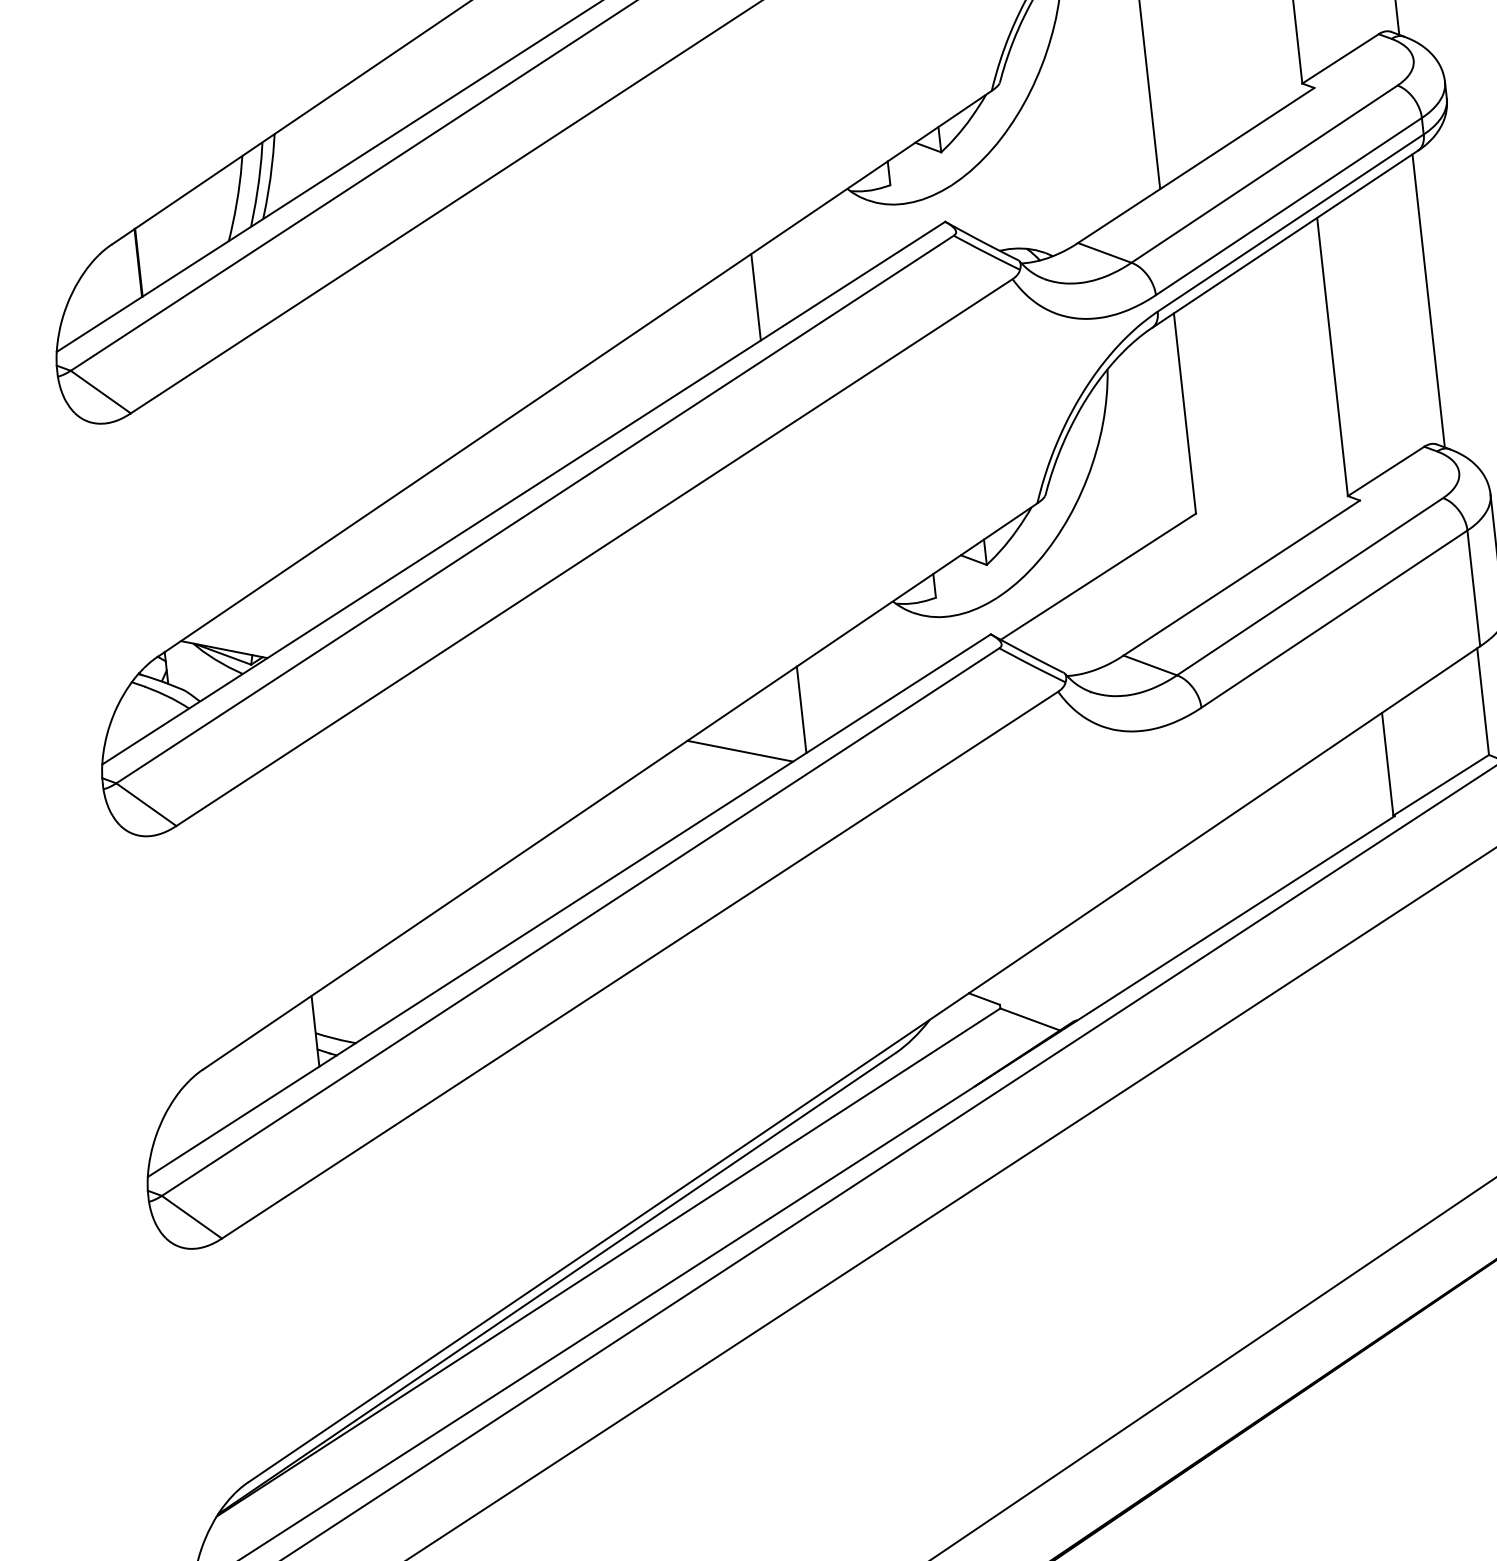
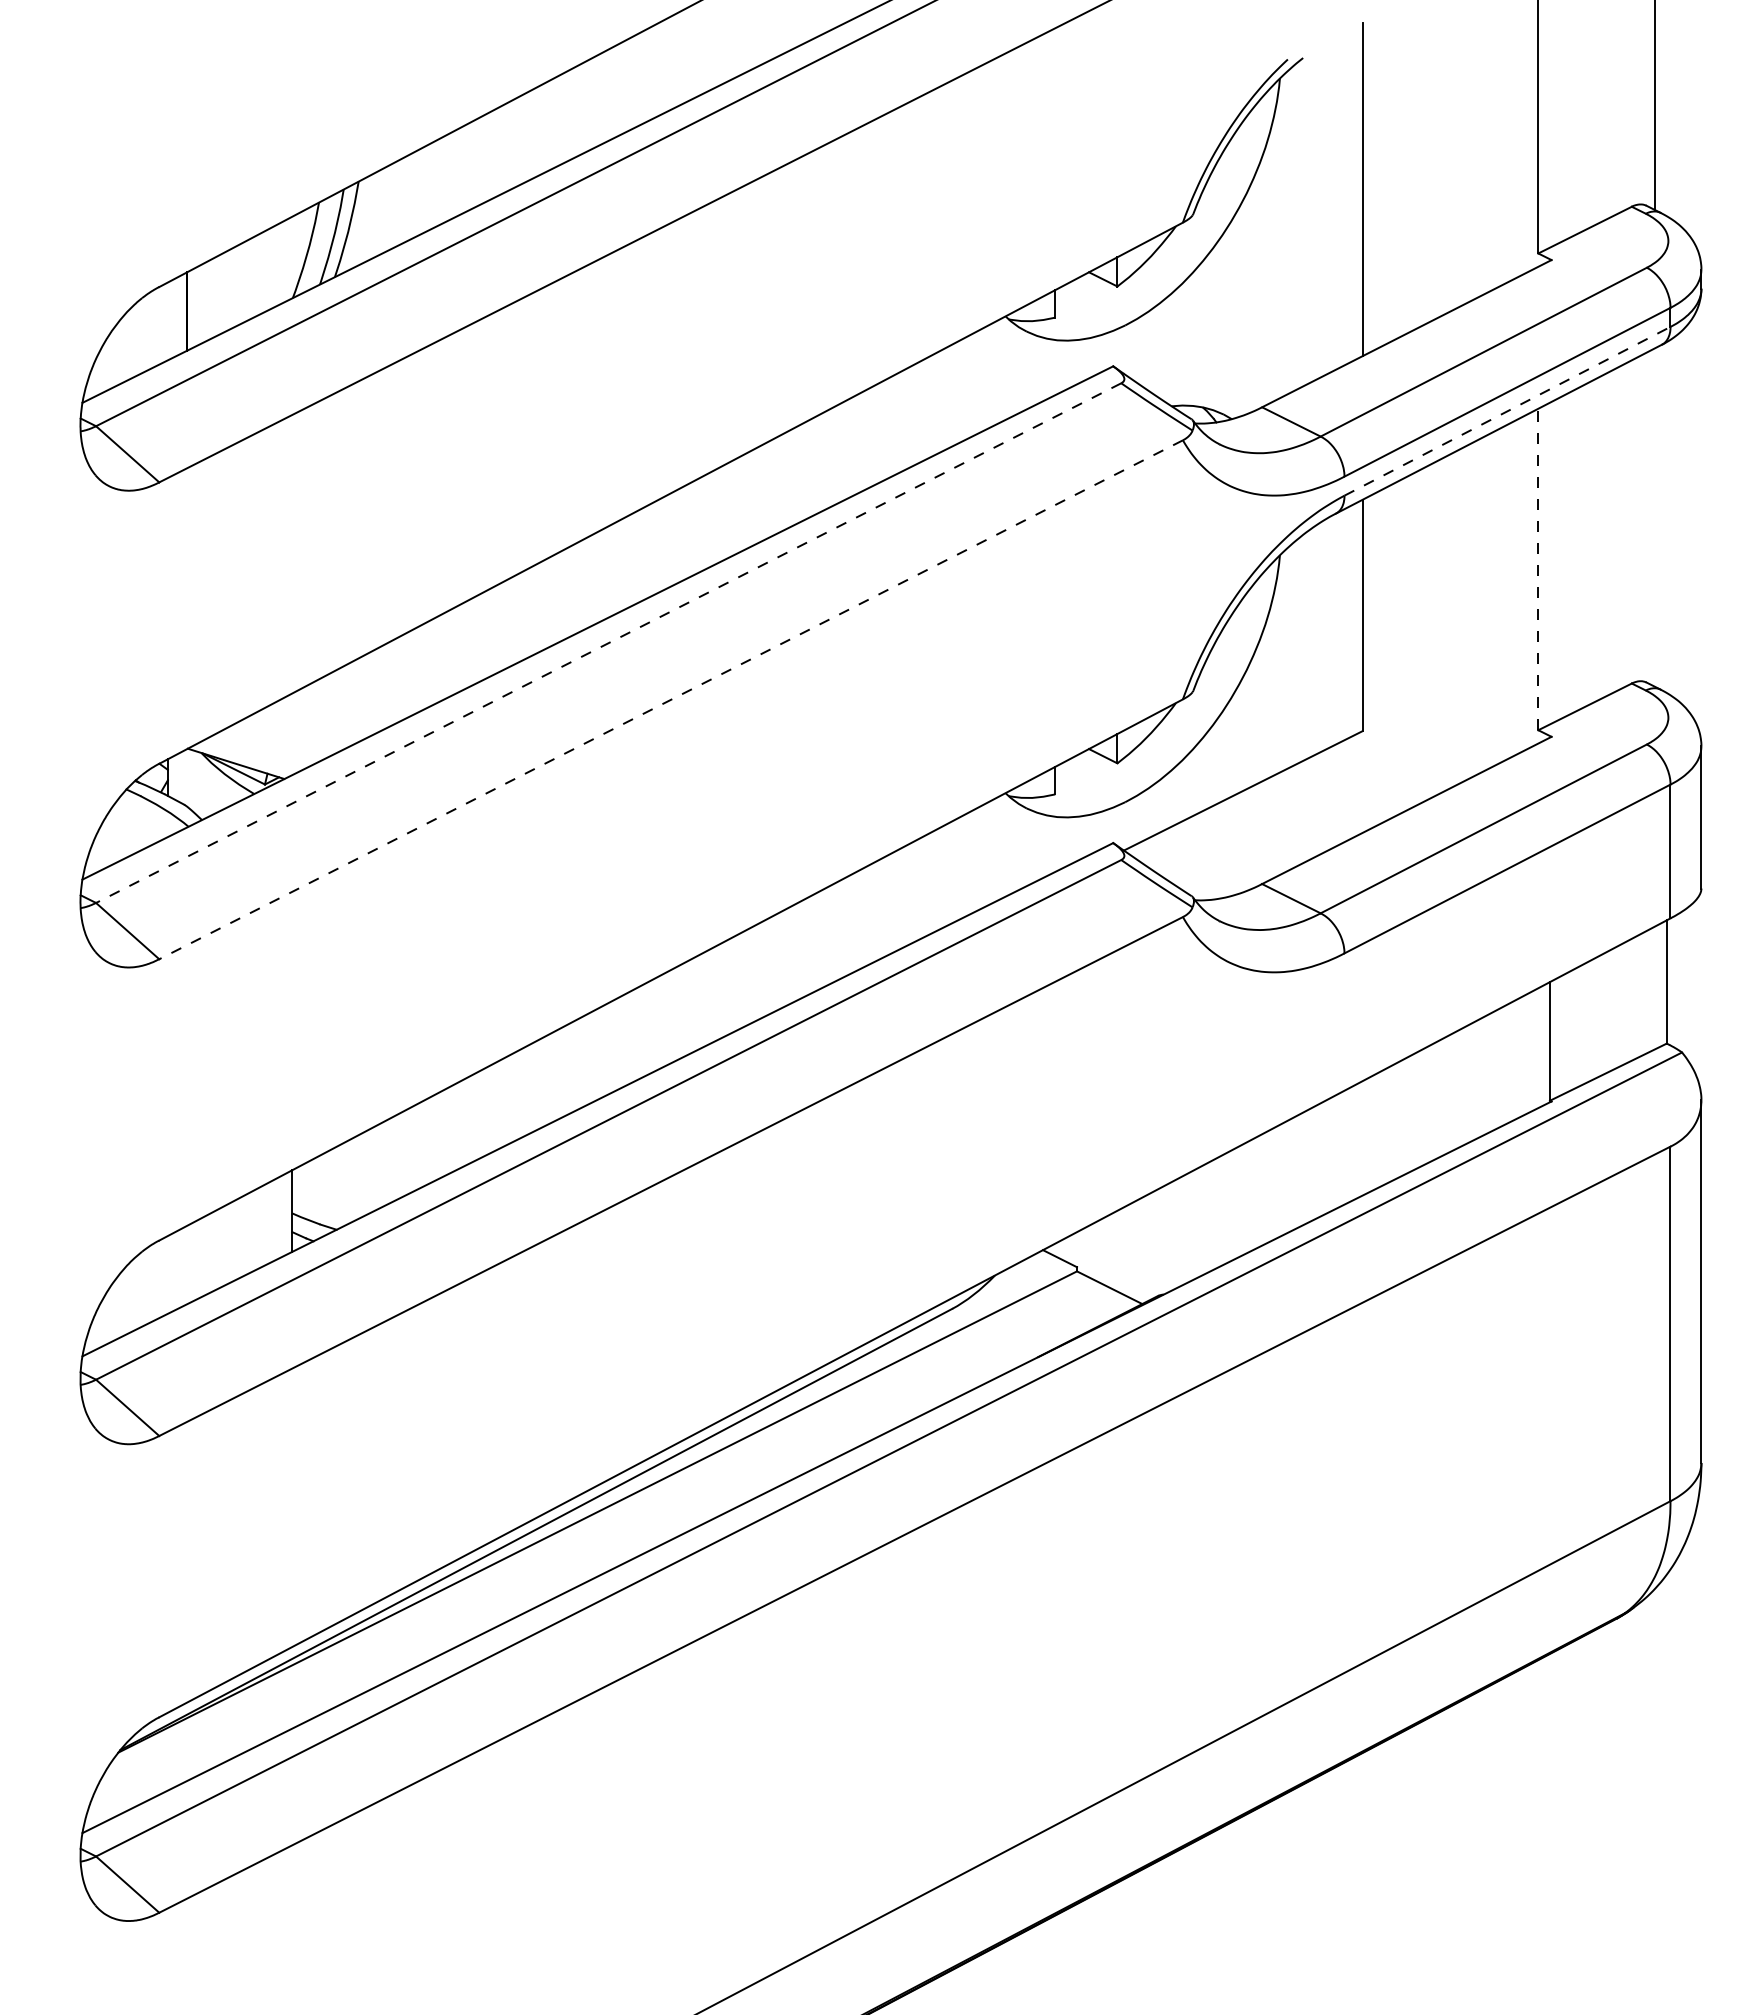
line: (1290, 223) -> (1507, 411), solid -> dashed
line: (755, 297) -> (887, 428), removed
line: (1428, 300) -> (1655, 517), removed
line: (1332, 356) -> (1538, 569), solid -> dashed
line: (534, 509) -> (608, 643), solid -> dashed
line: (594, 552) -> (671, 699), solid -> dashed
line: (801, 709) -> (887, 905), removed
line: (740, 750) -> (812, 944), removed

